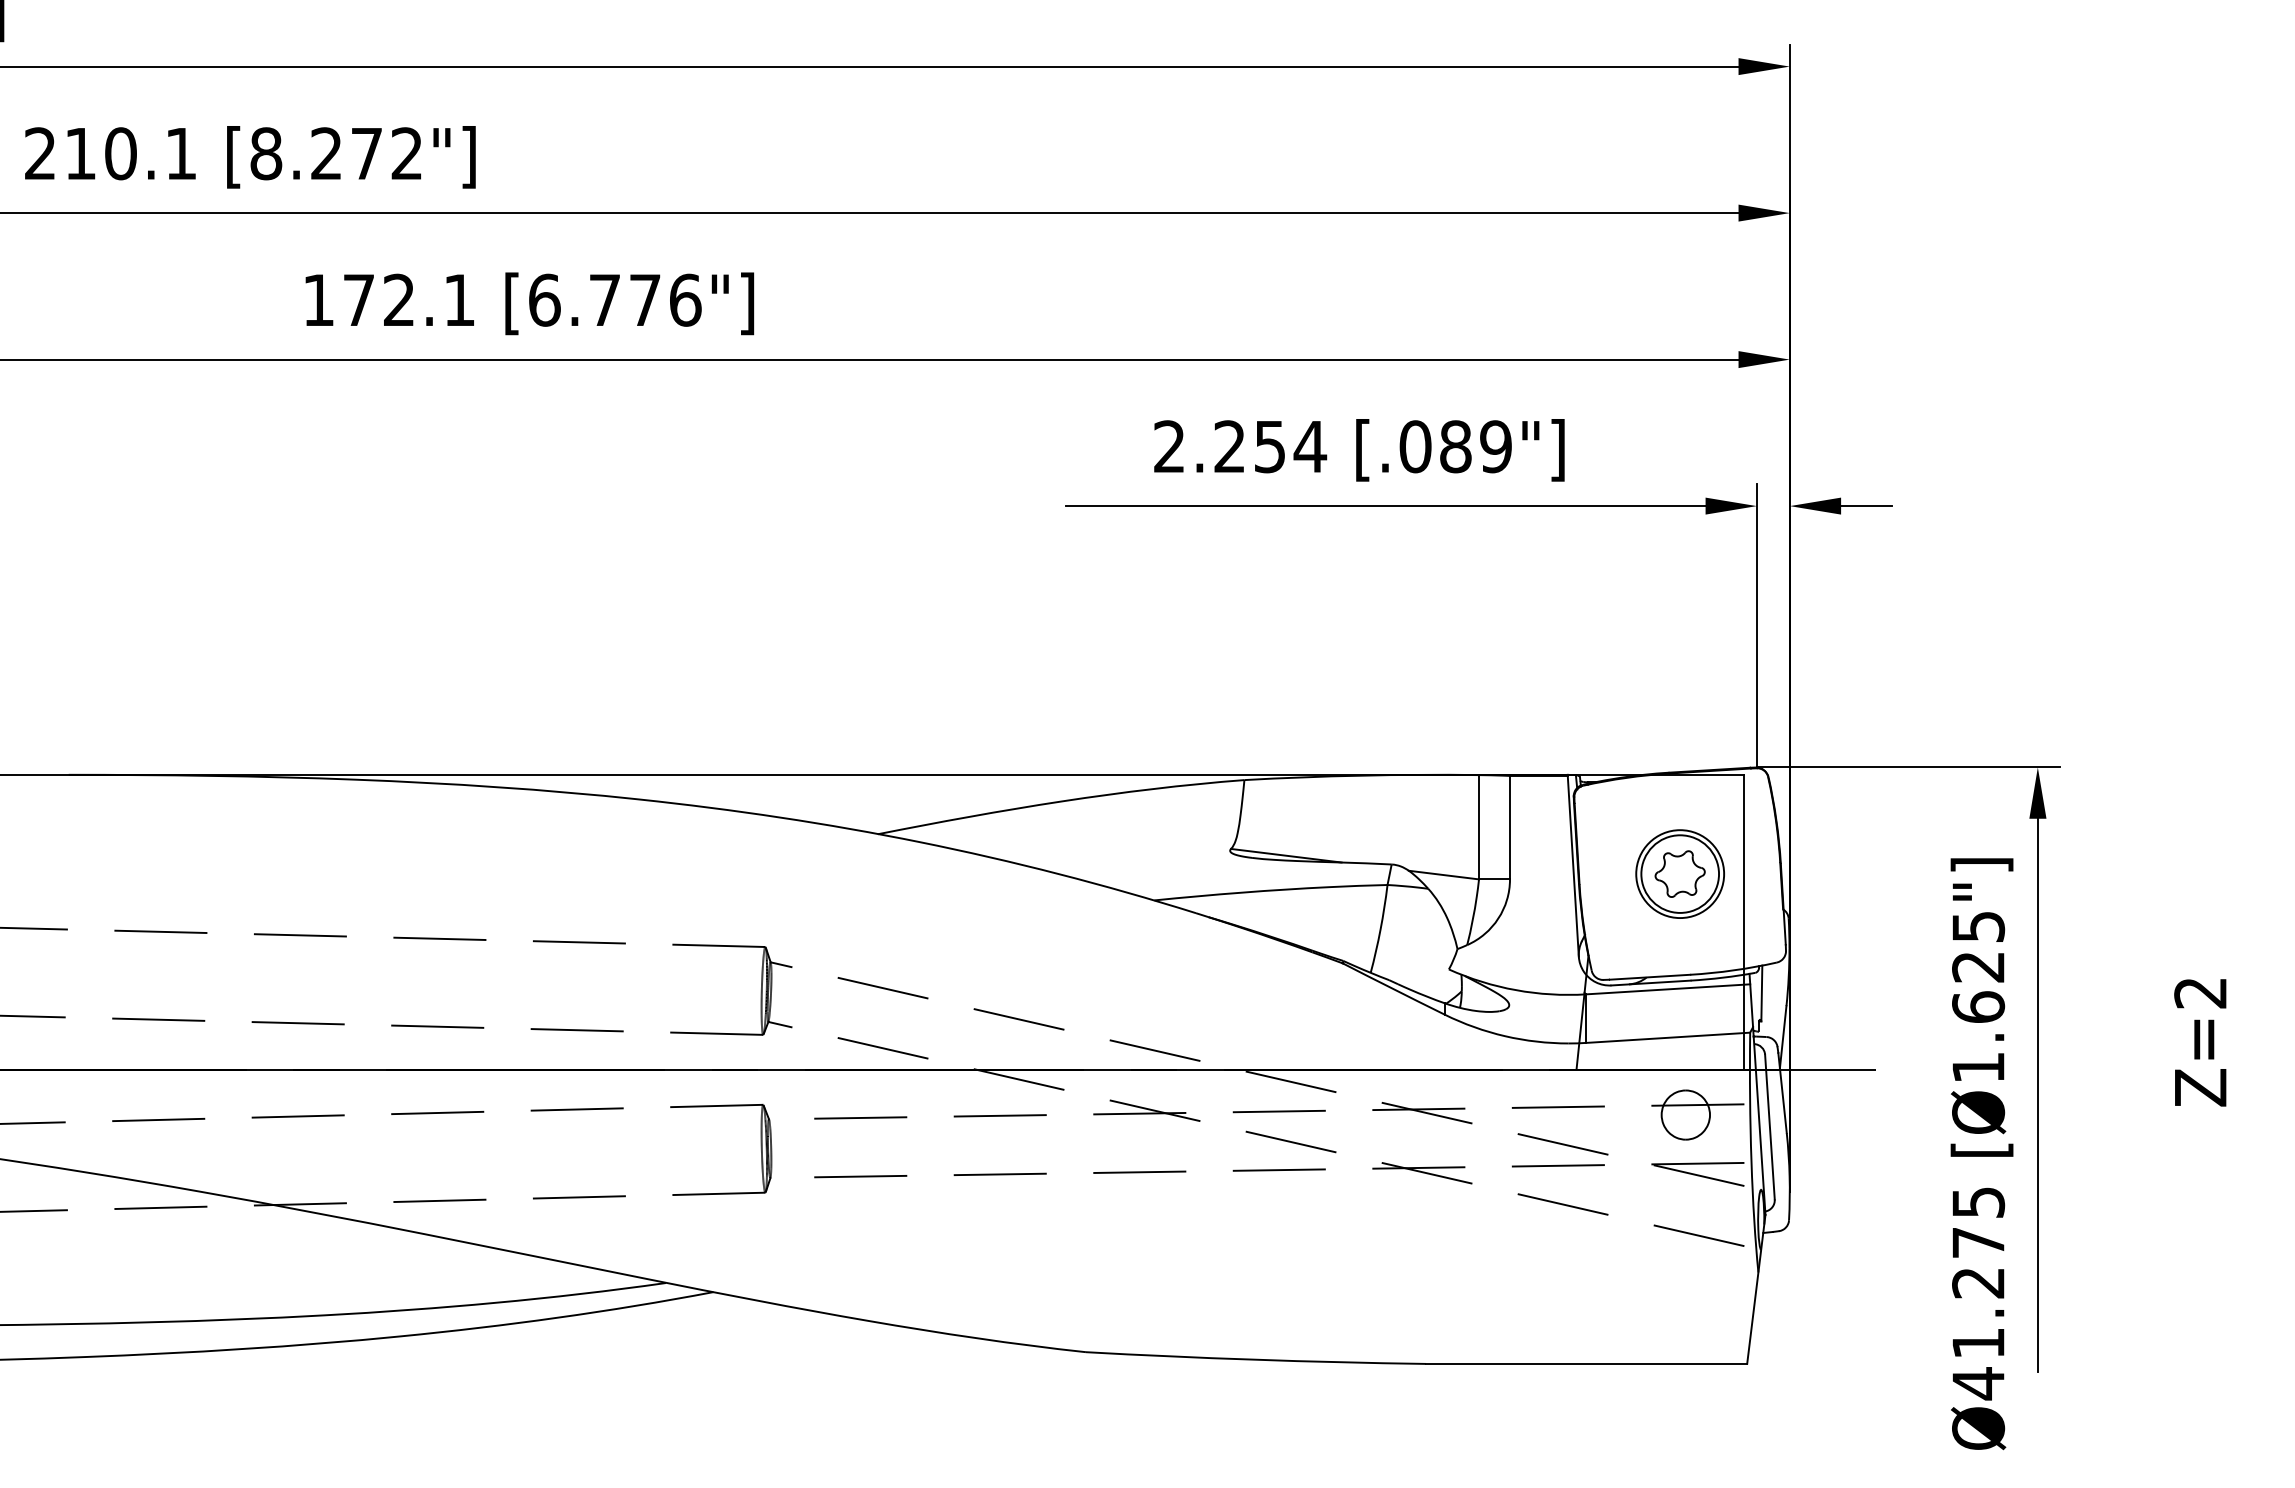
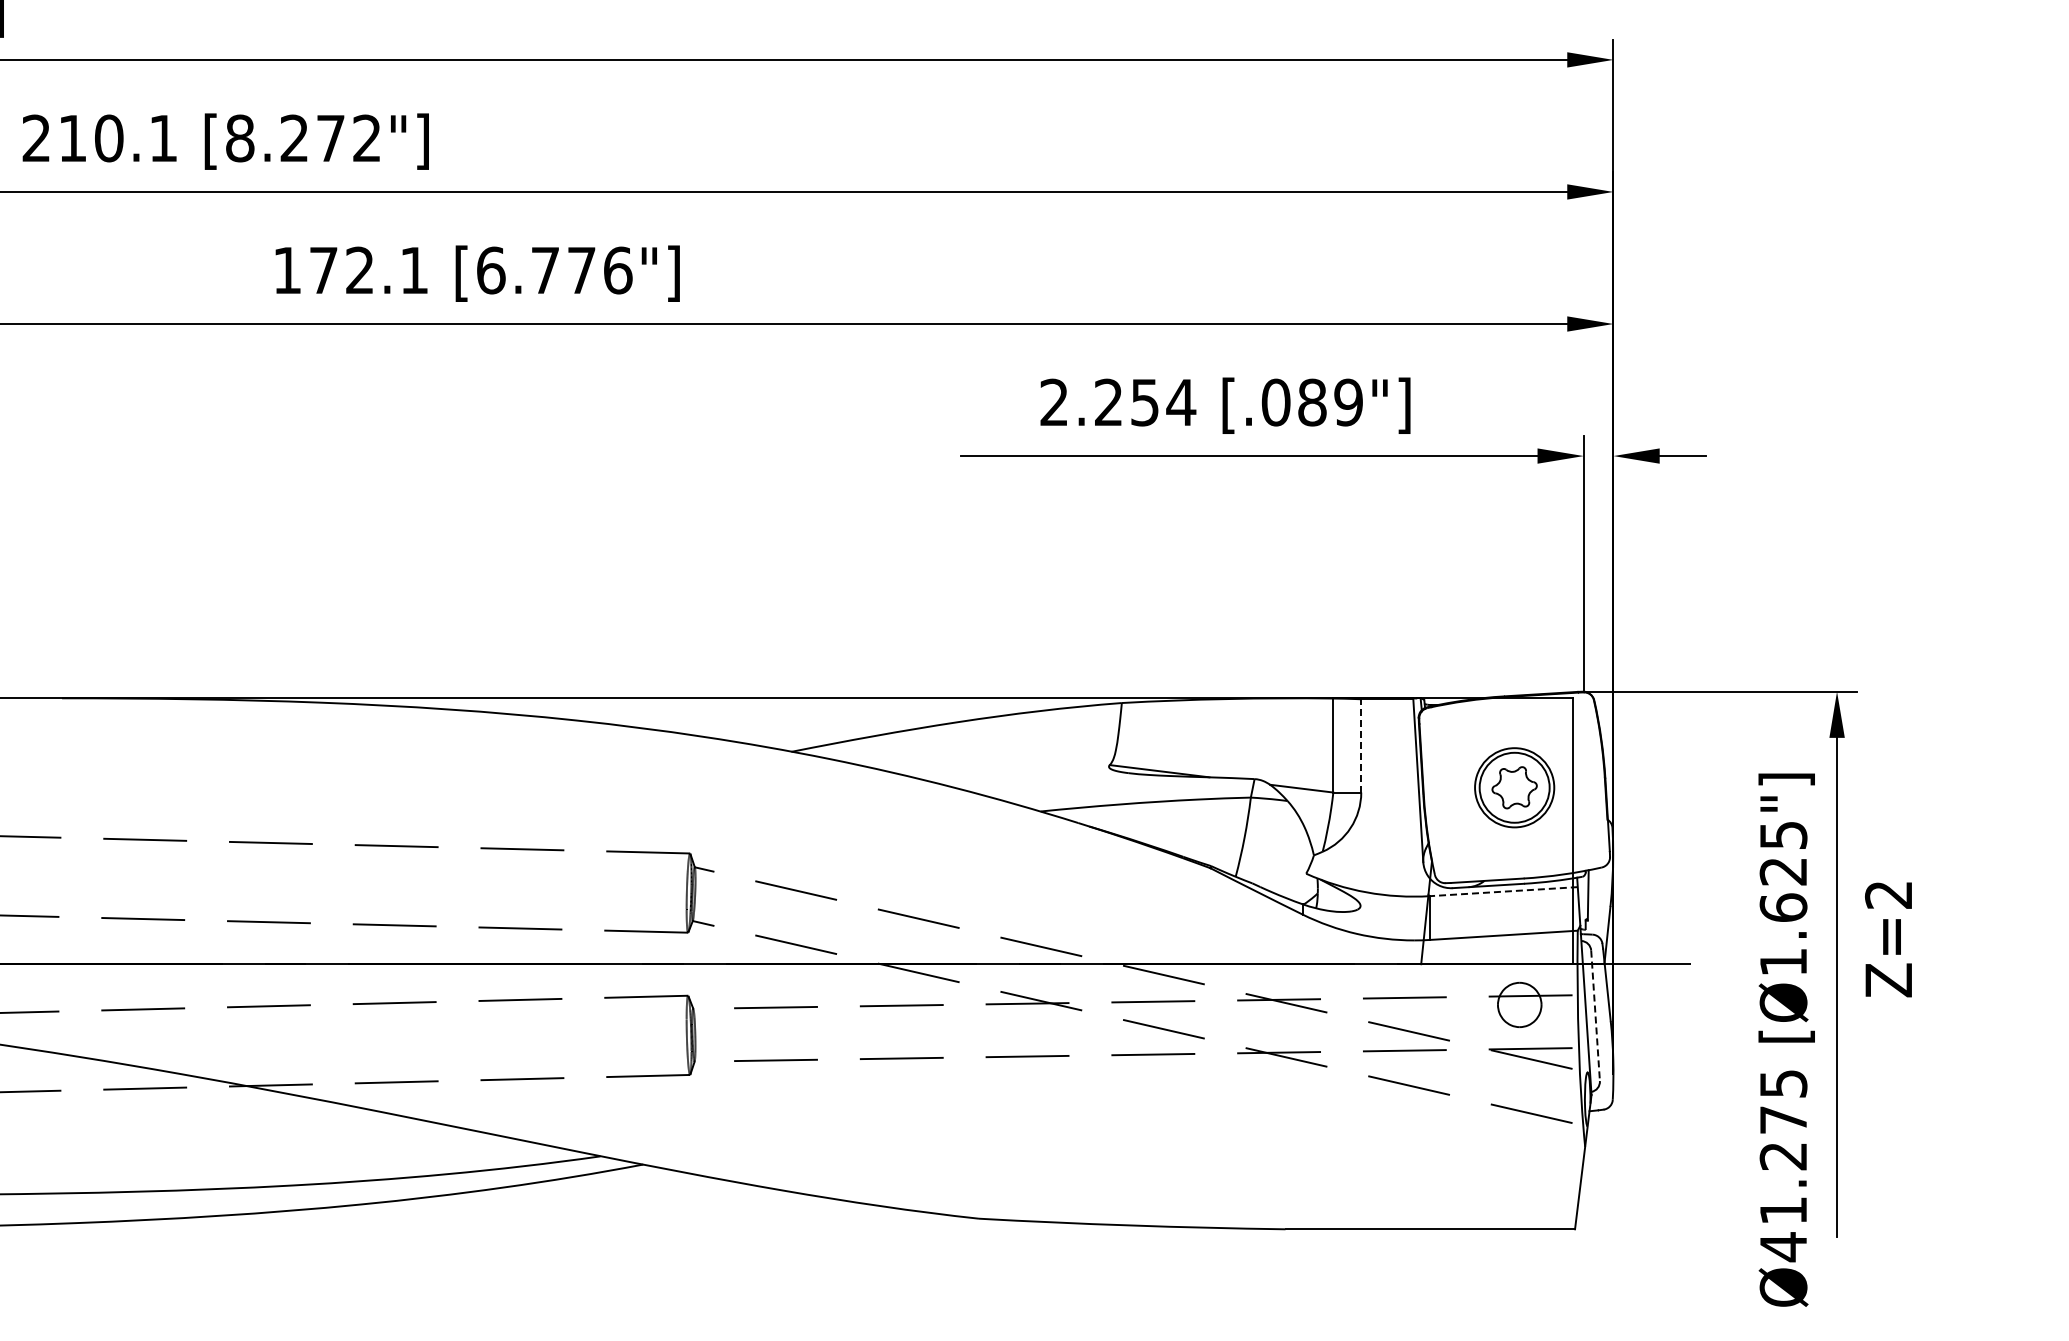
line: (1510, 827) -> (1361, 745), solid -> dashed
line: (1667, 989) -> (1503, 891), solid -> dashed
text: (2200, 1042) -> (1888, 939), moved
line: (1769, 1127) -> (1595, 1016), solid -> dashed

